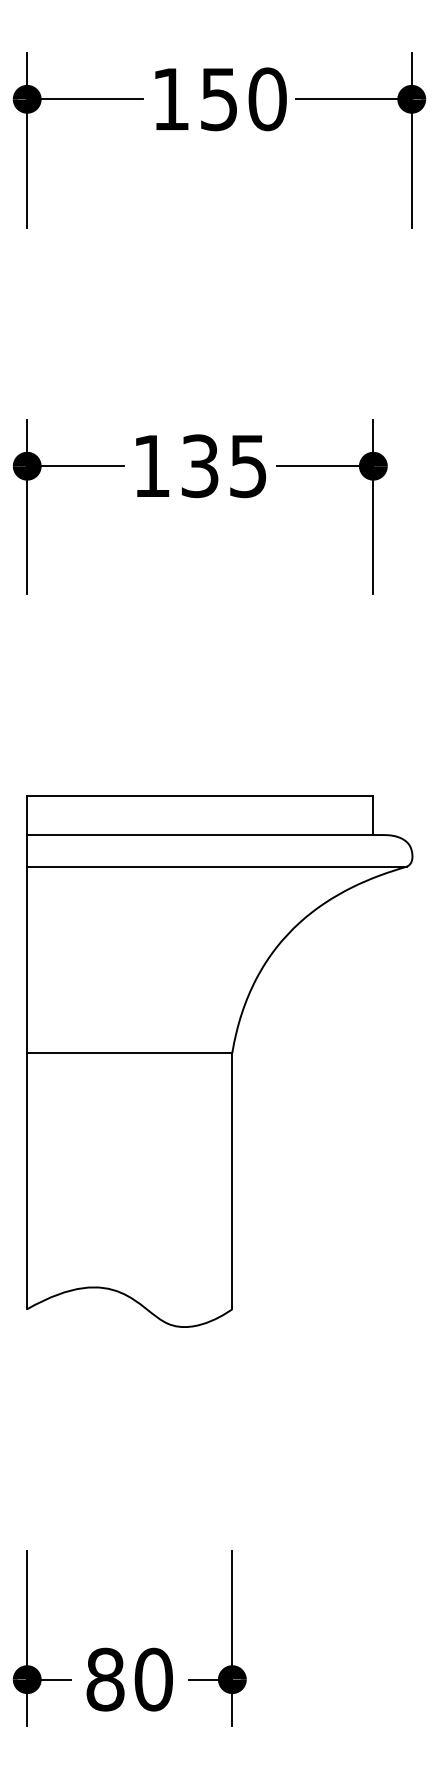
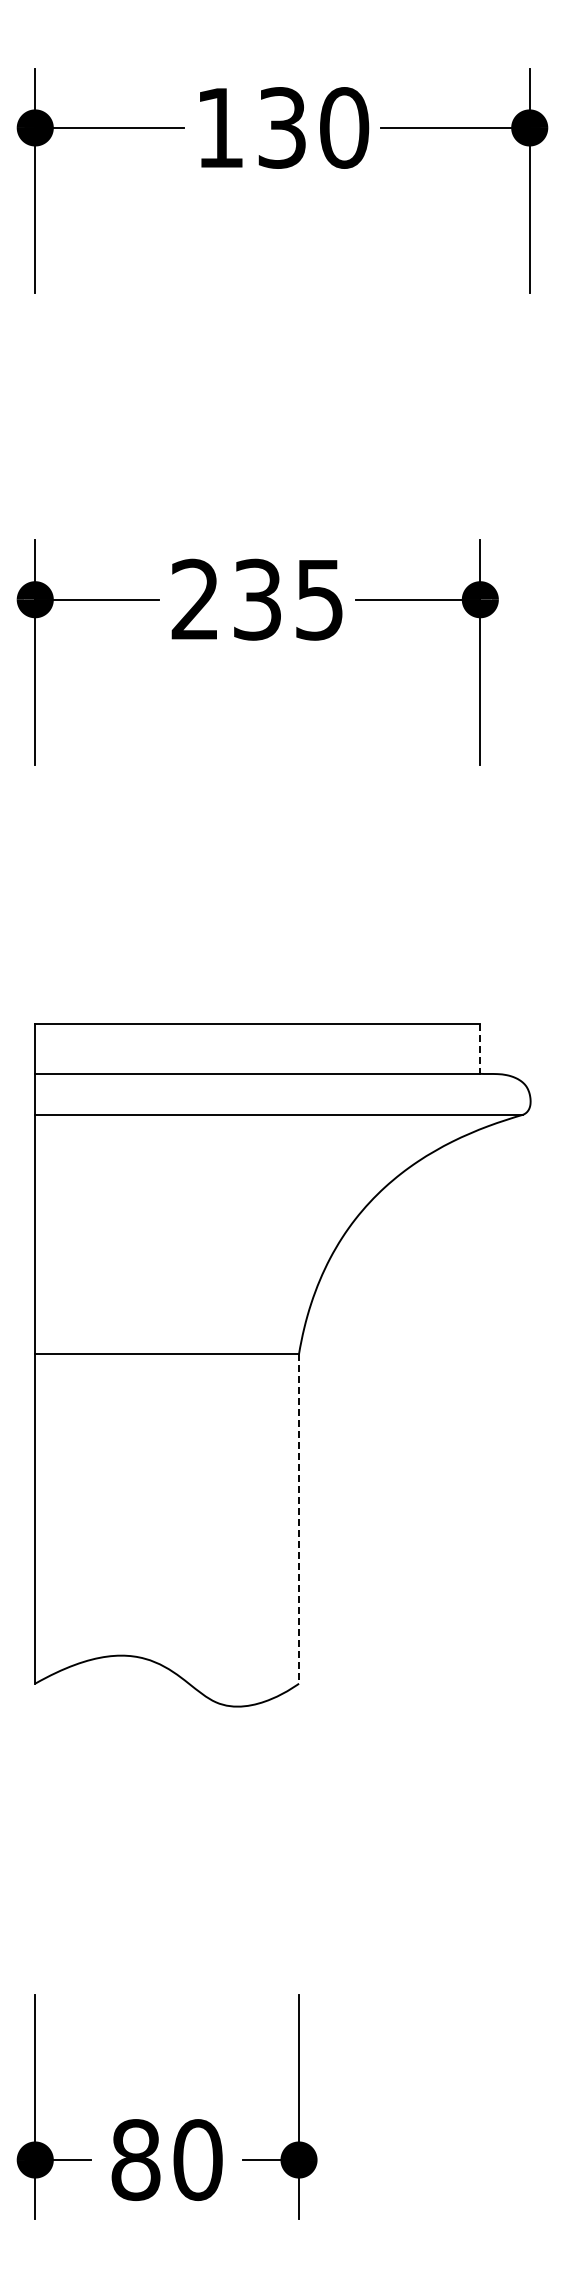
text: (218, 98) -> (281, 127), 150 -> 130
text: (151, 465) -> (194, 598), 135 -> 235
line: (373, 816) -> (480, 1049), solid -> dashed
line: (232, 1180) -> (299, 1518), solid -> dashed

